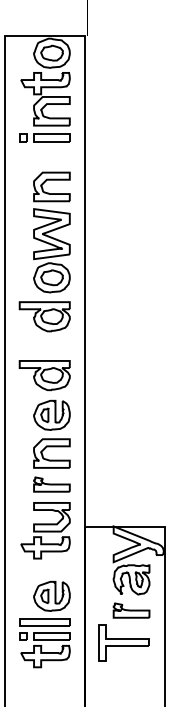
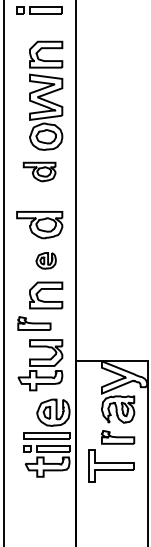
part: (44, 316) -> (39, 171), size x0.7
part: (51, 414) -> (45, 260), size x0.6
part: (51, 484) -> (34, 323), moved
part: (44, 624) -> (46, 438), moved

